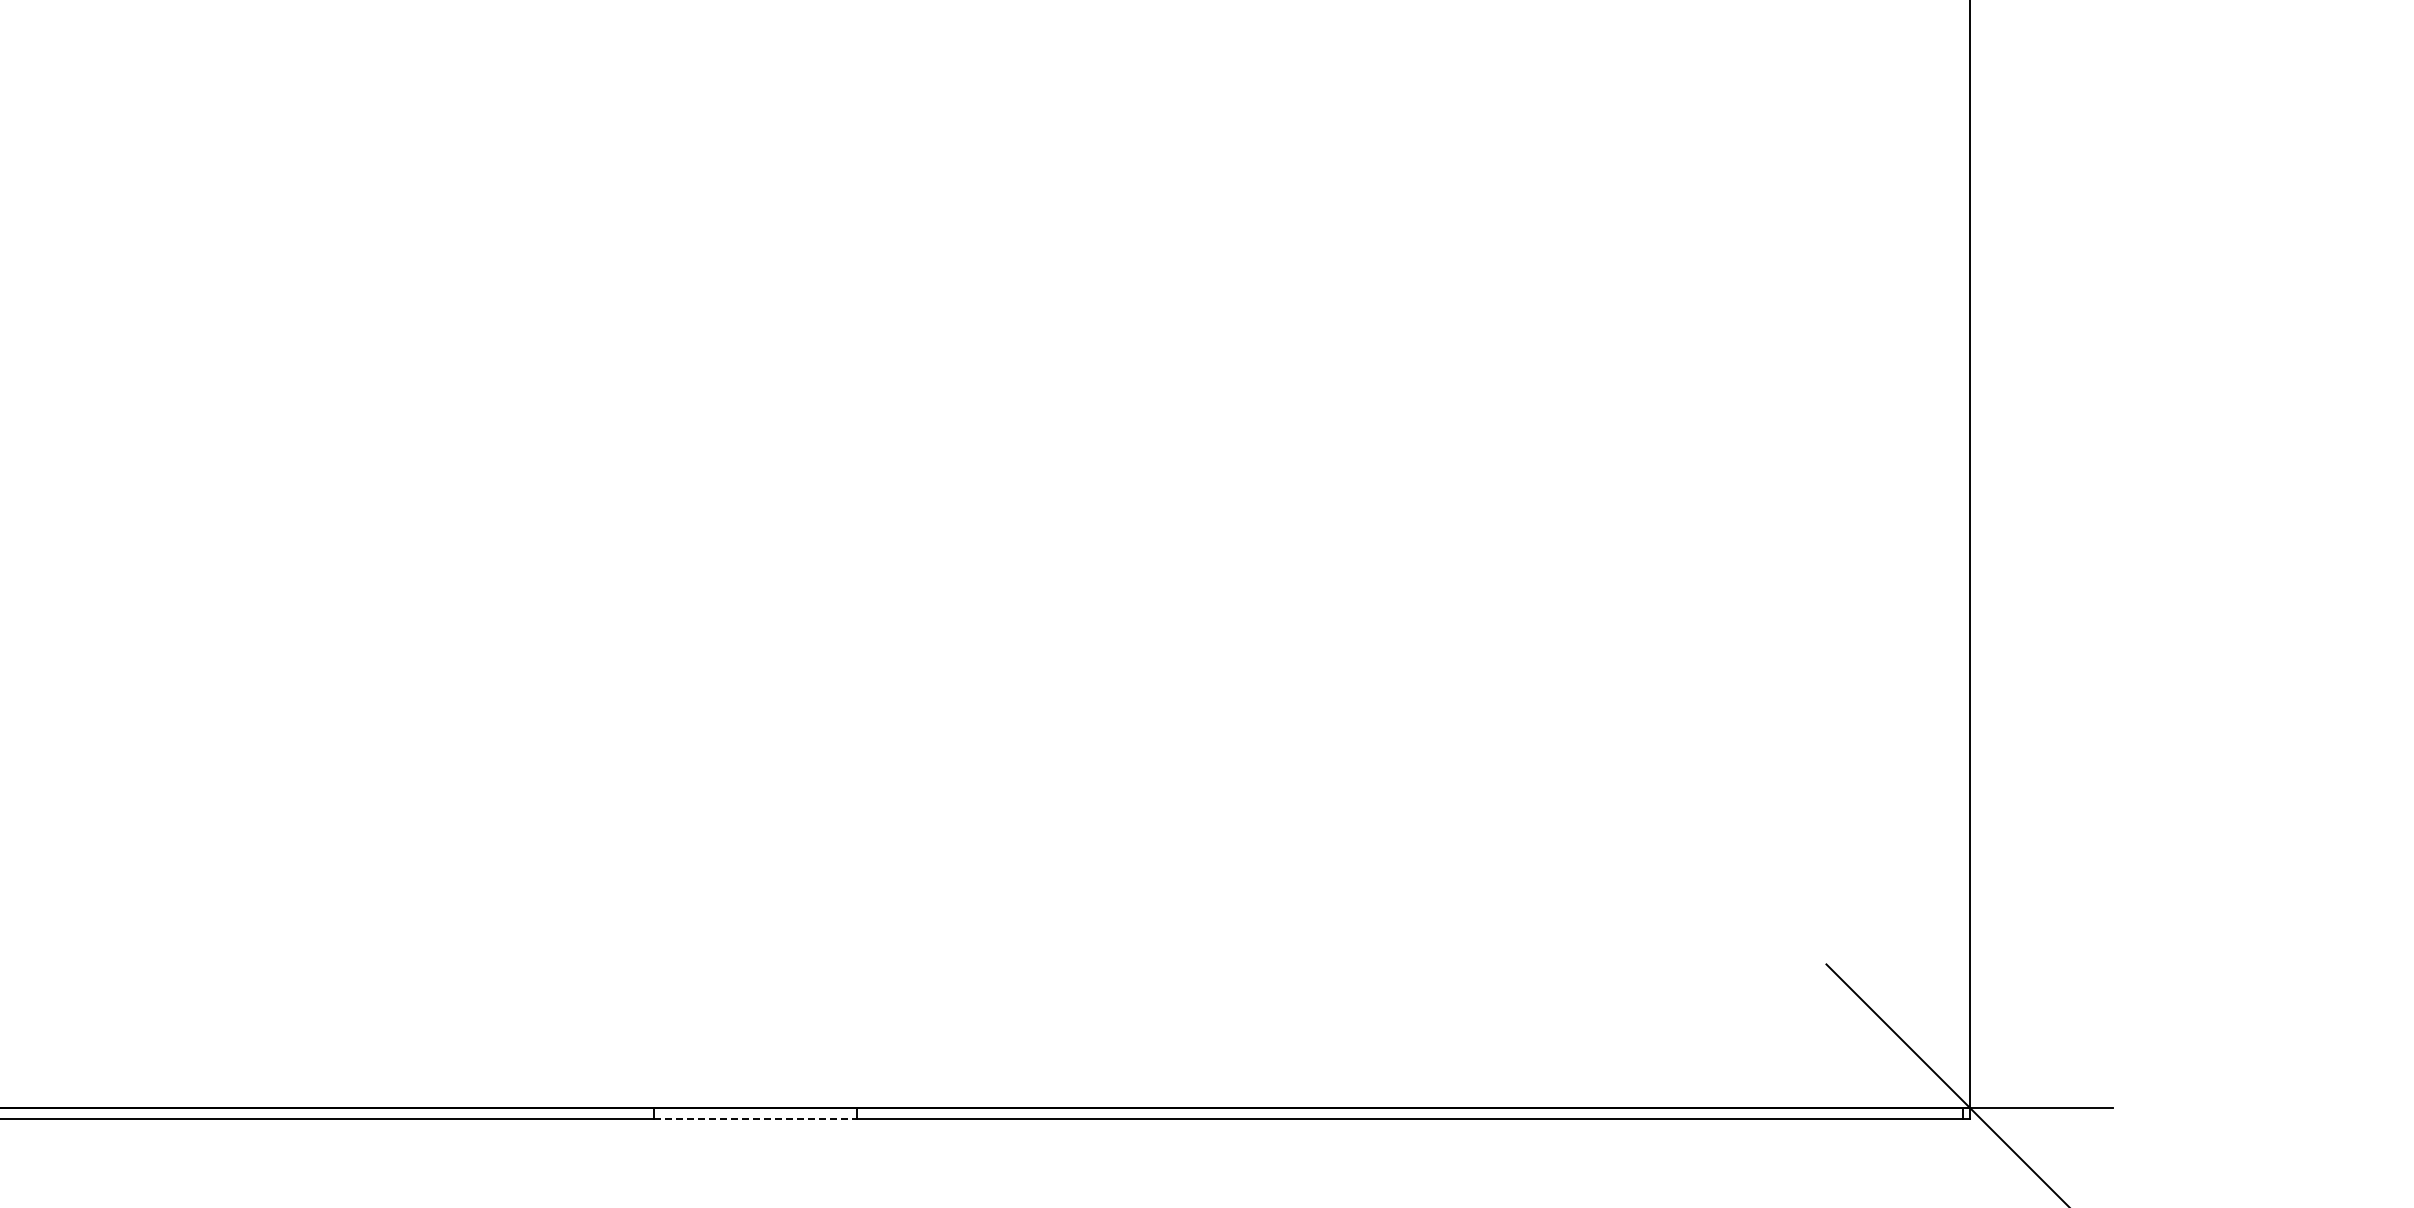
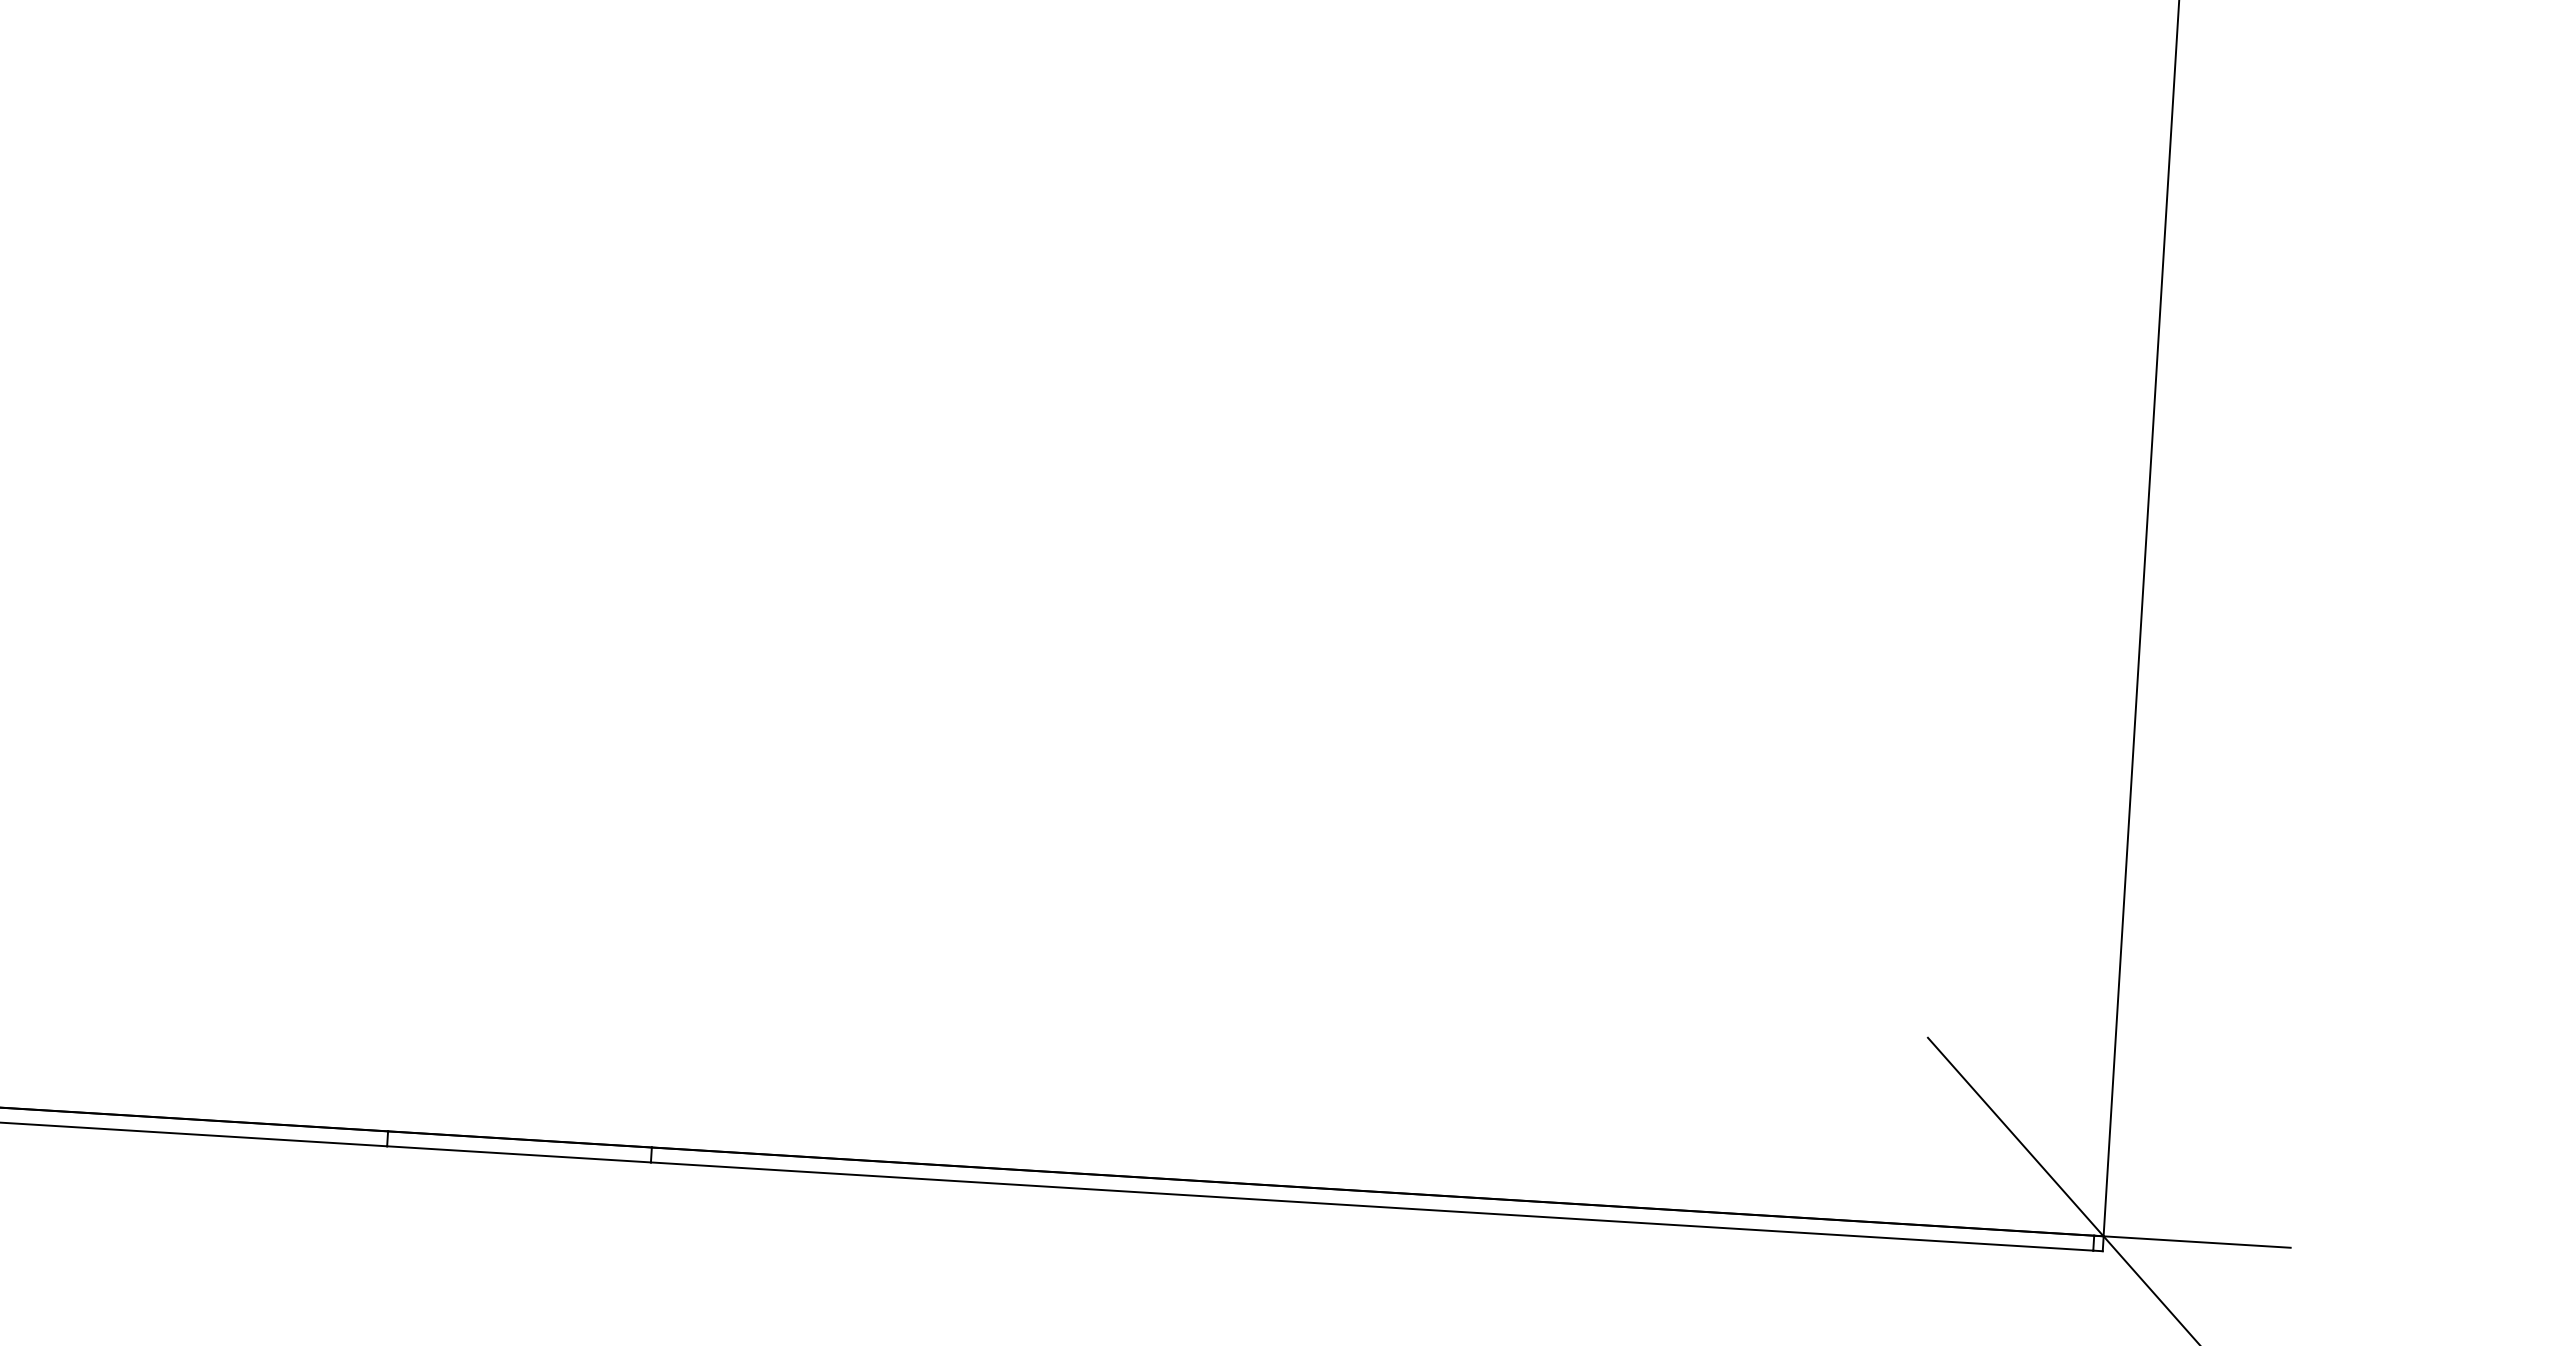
line: (756, 1119) -> (520, 1154), dashed -> solid

